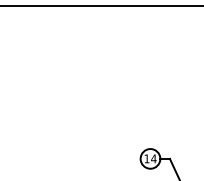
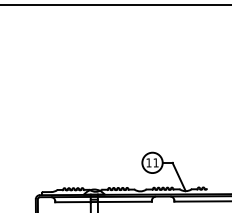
text: (153, 158) -> (155, 162), 14 -> 11

